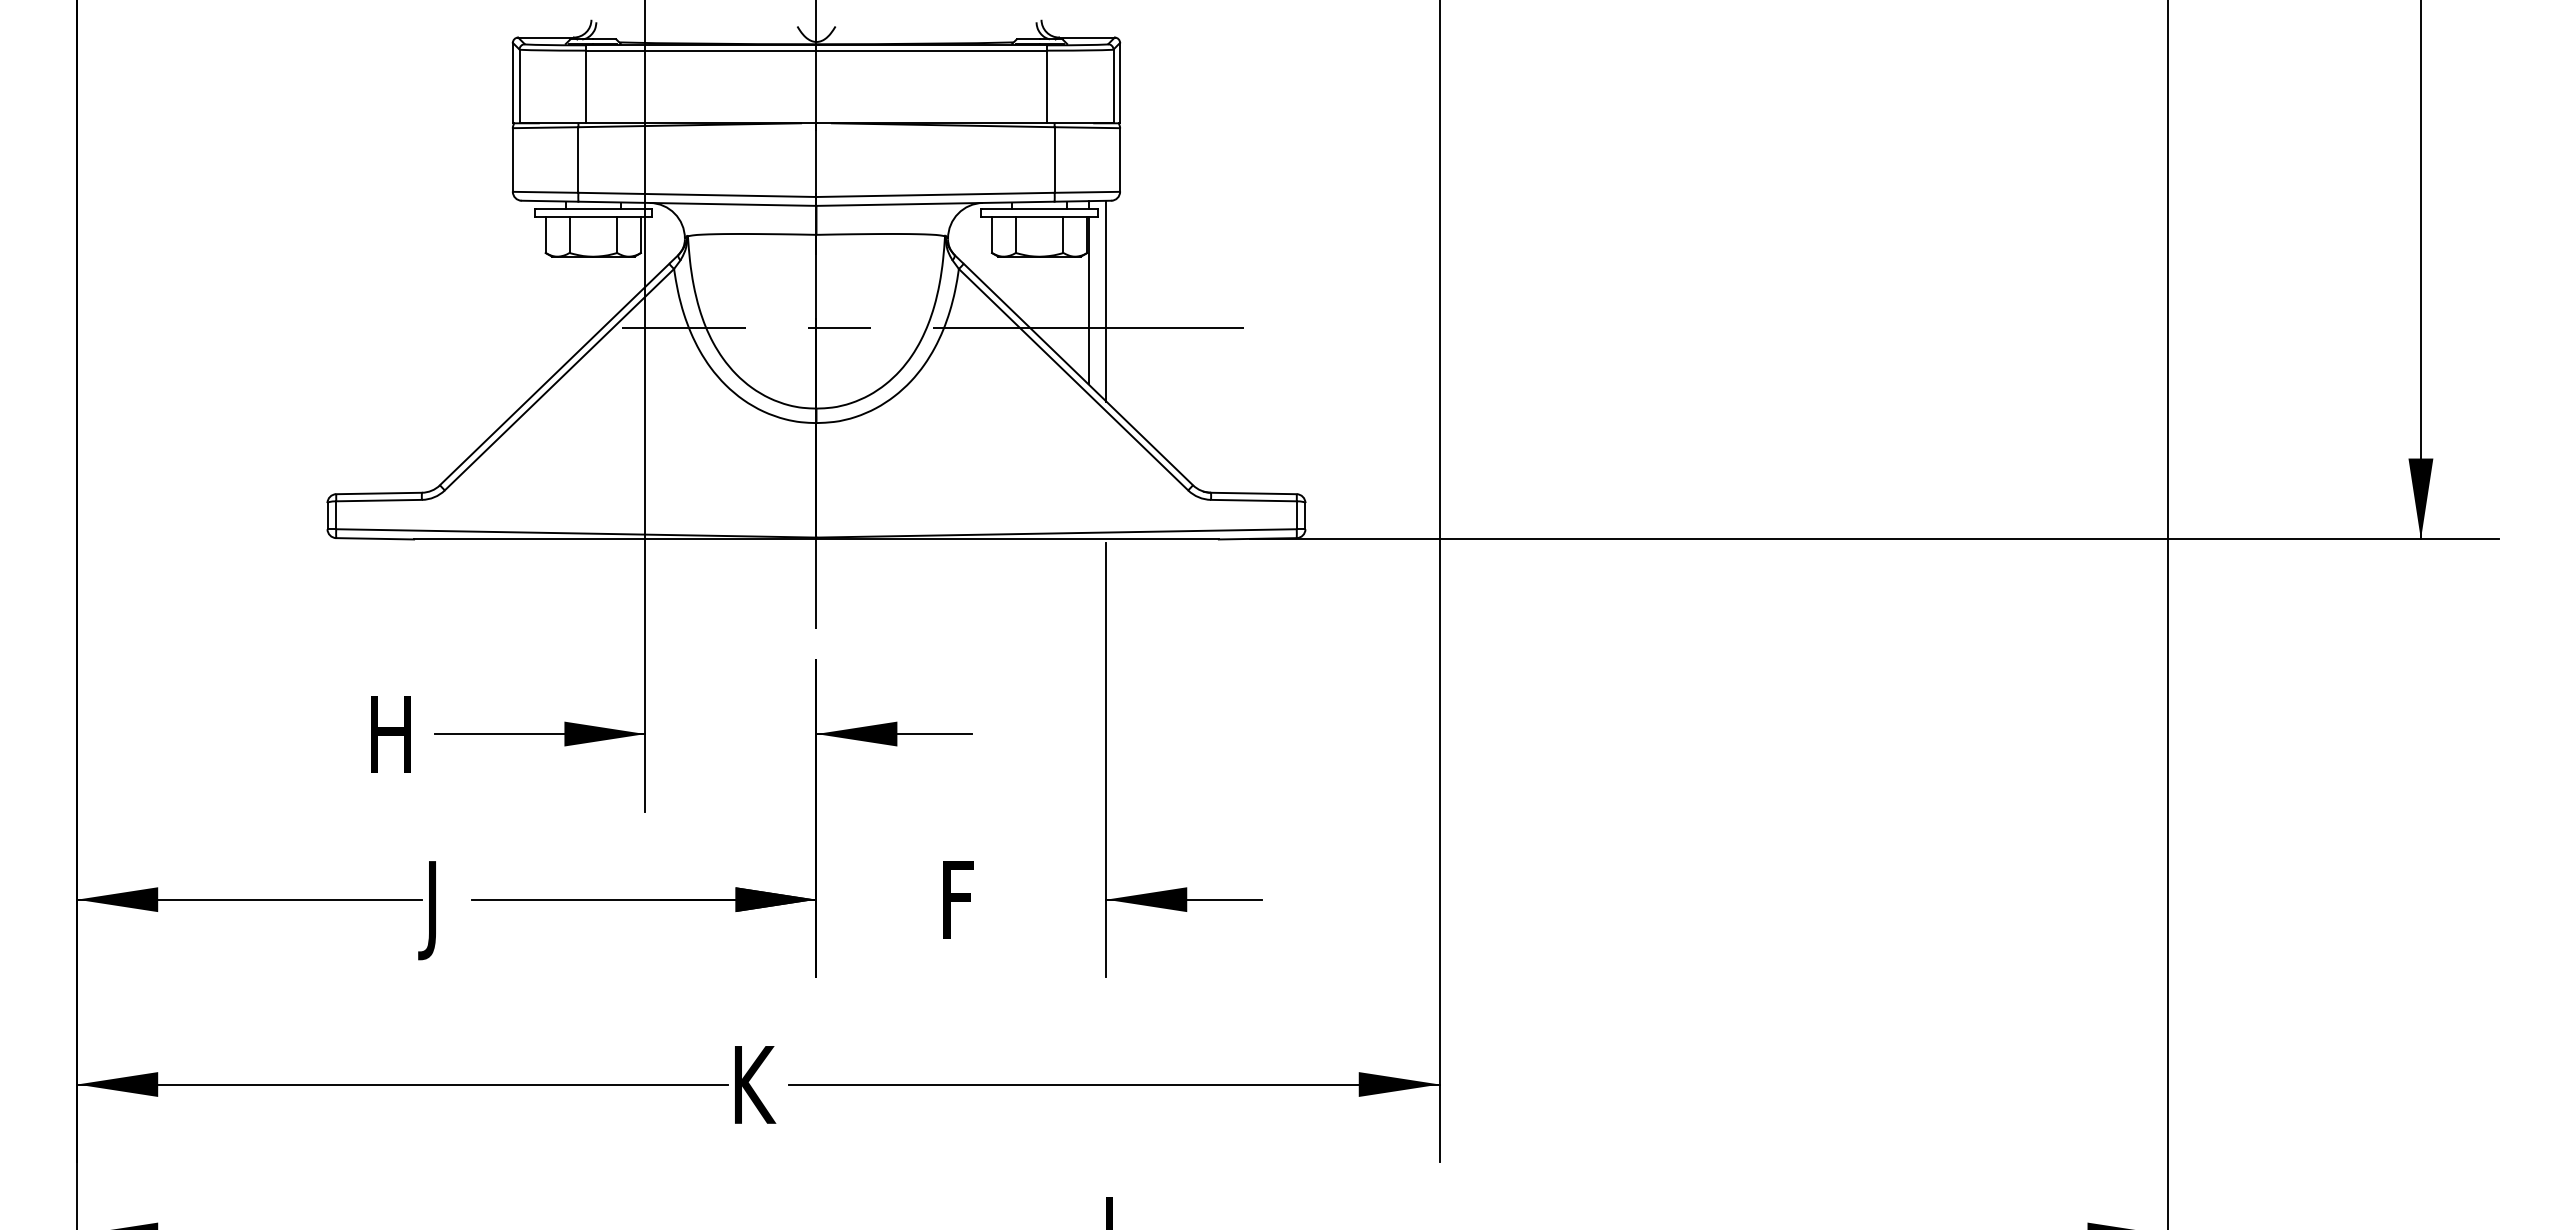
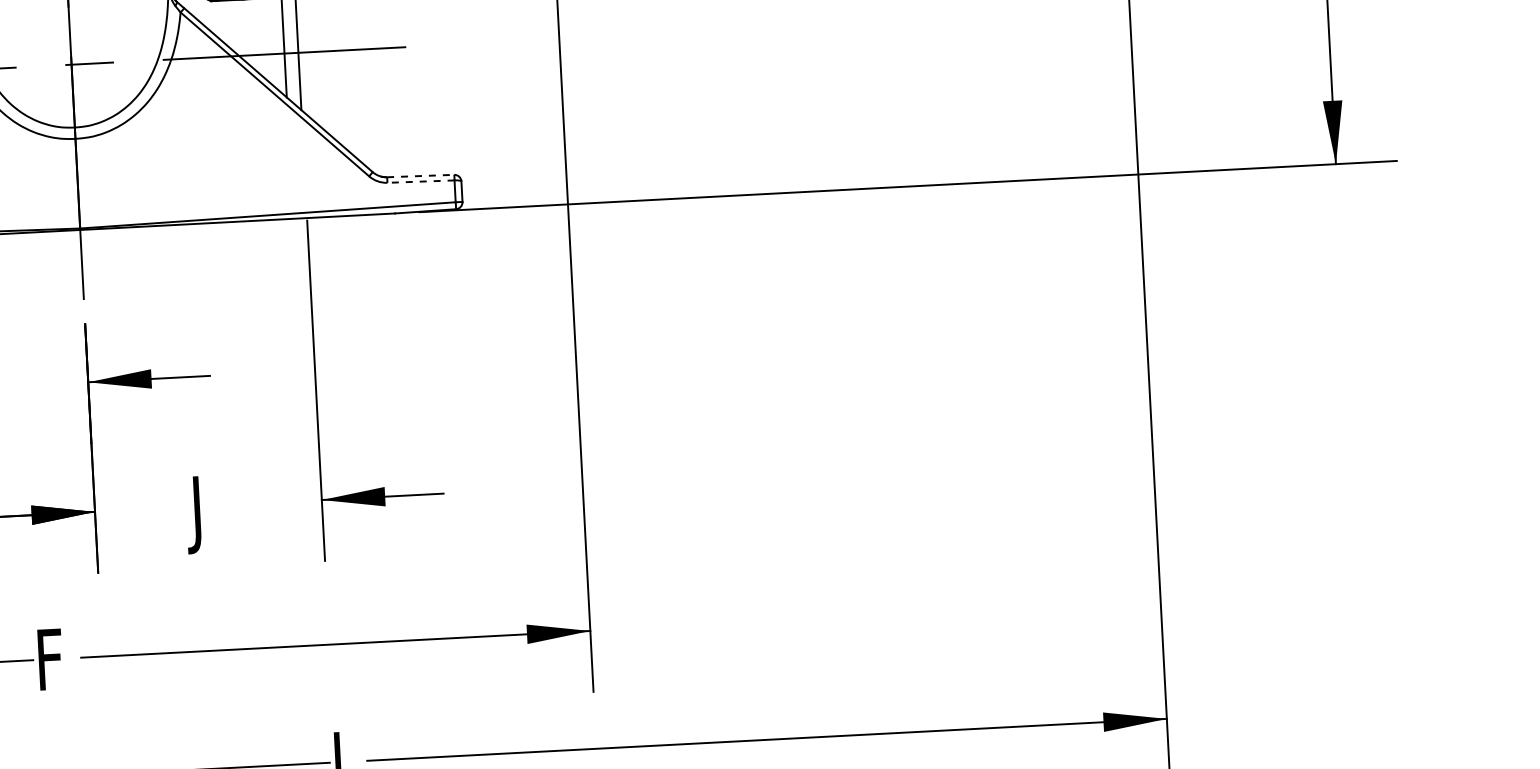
line: (1253, 493) -> (420, 176), solid -> dashed
line: (1253, 500) -> (420, 181), solid -> dashed
text: (952, 910) -> (201, 514), F -> J
text: (755, 1084) -> (54, 659), K -> F

